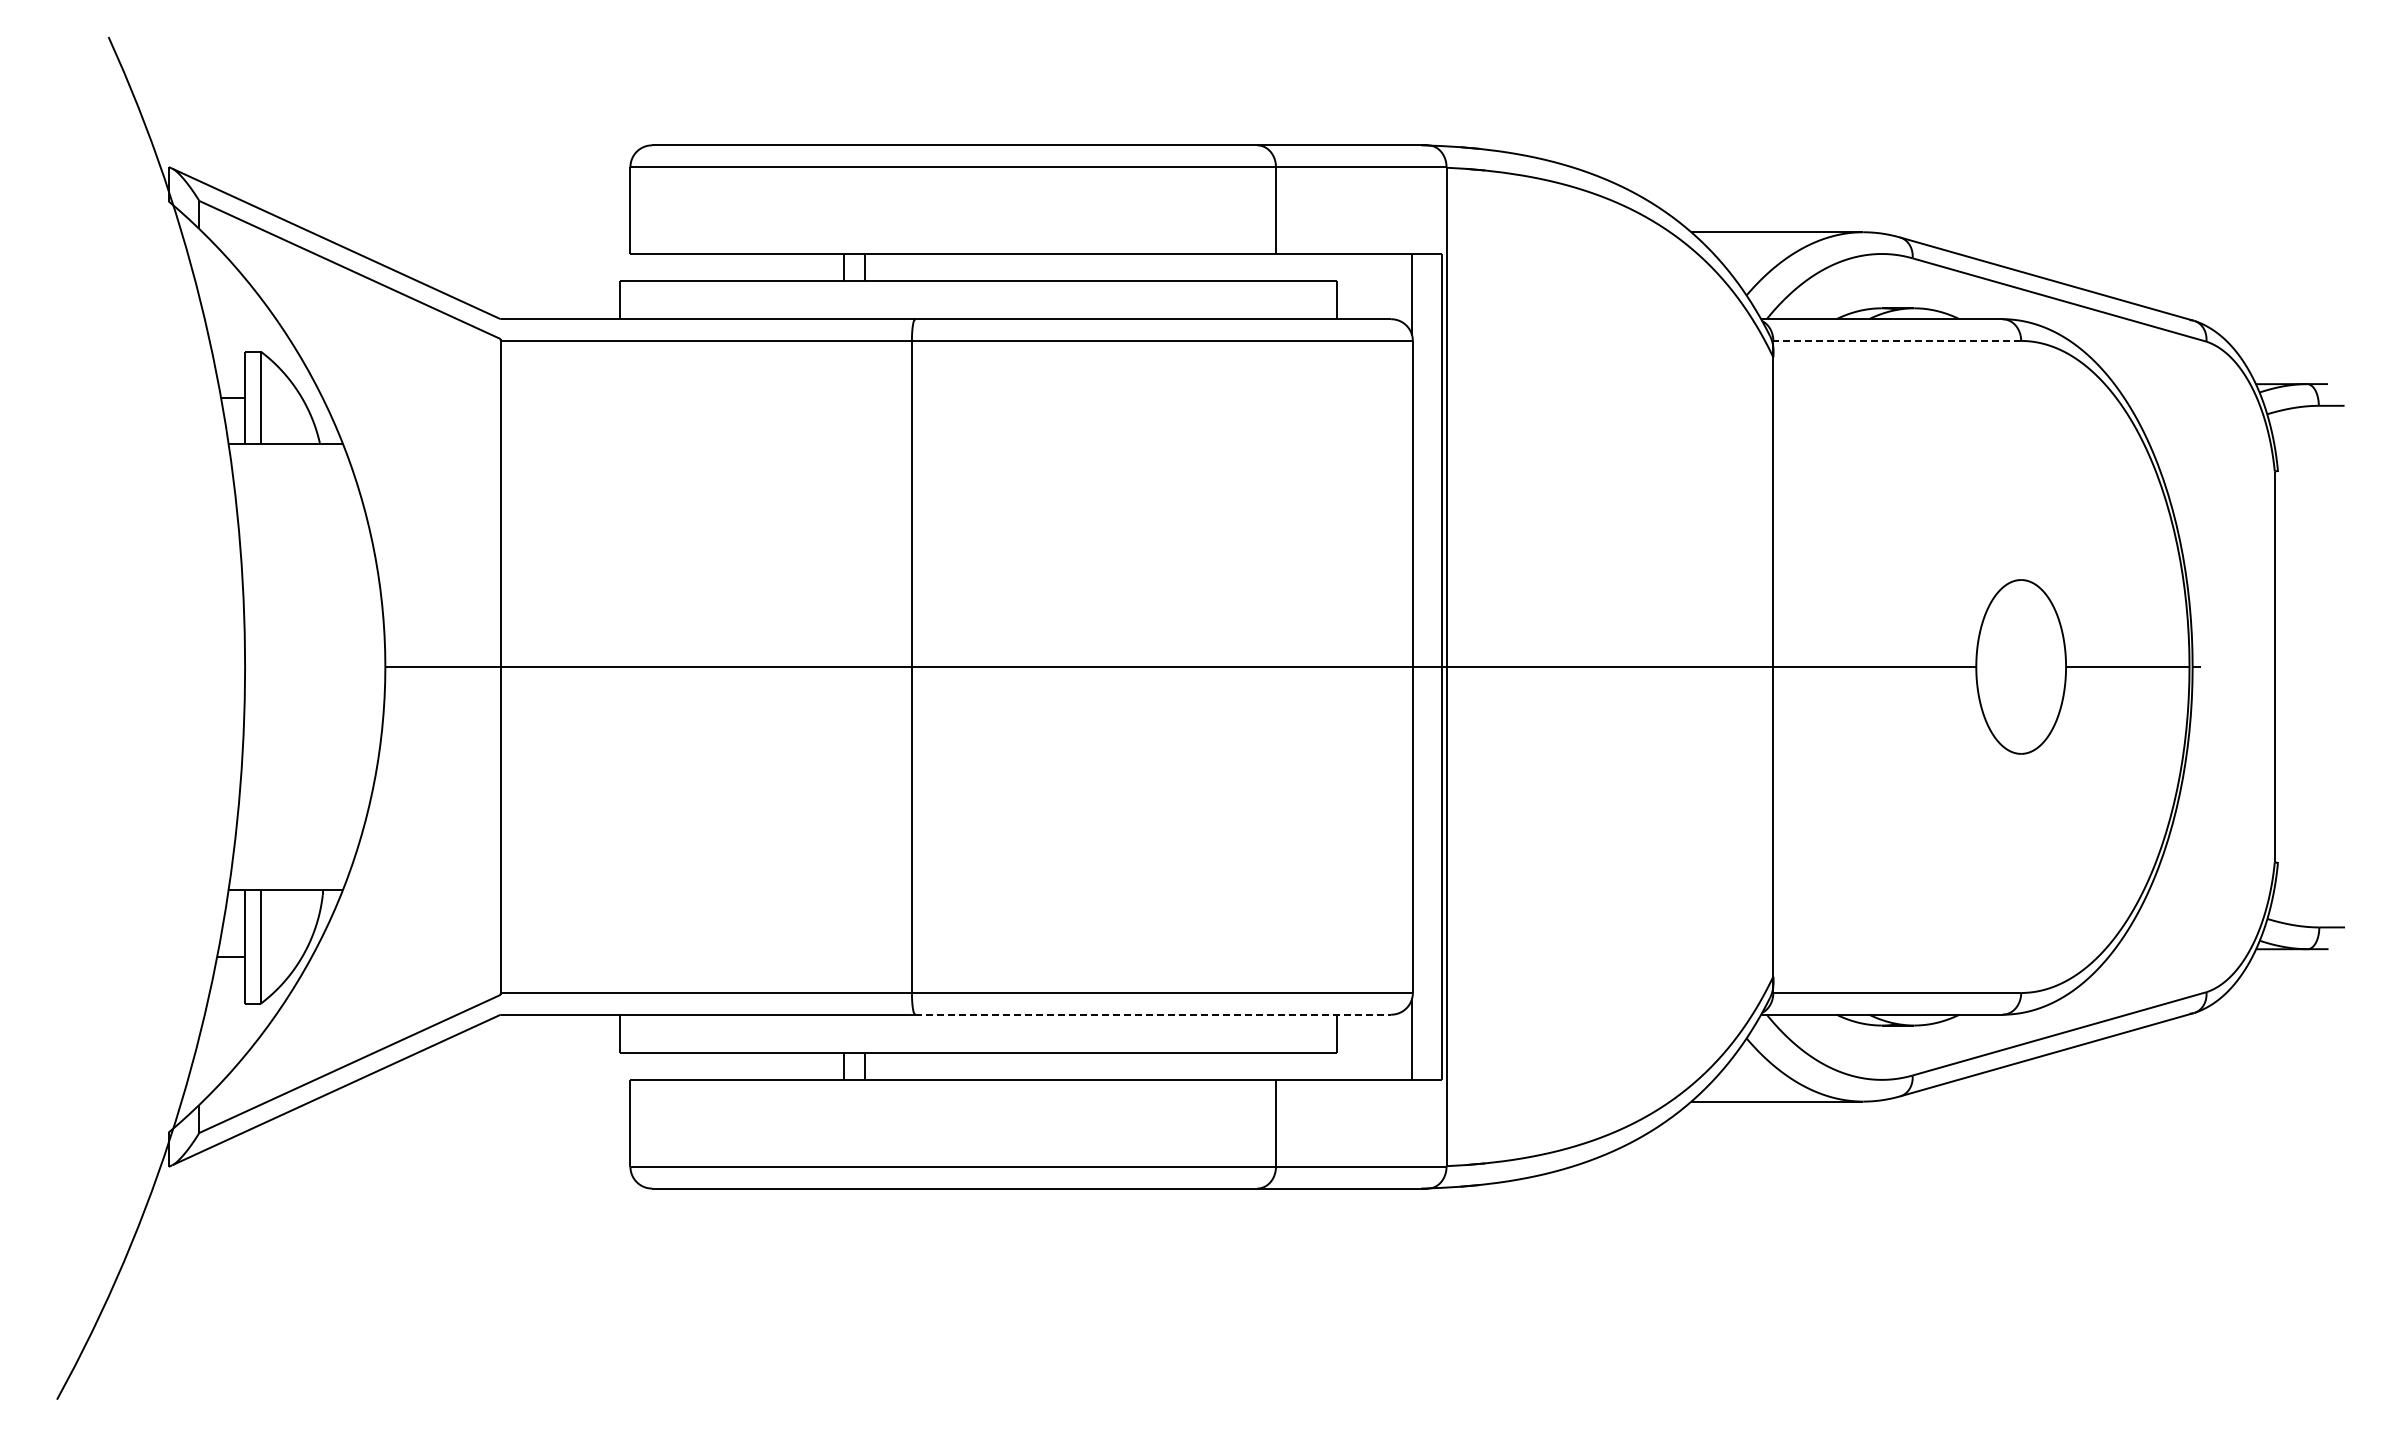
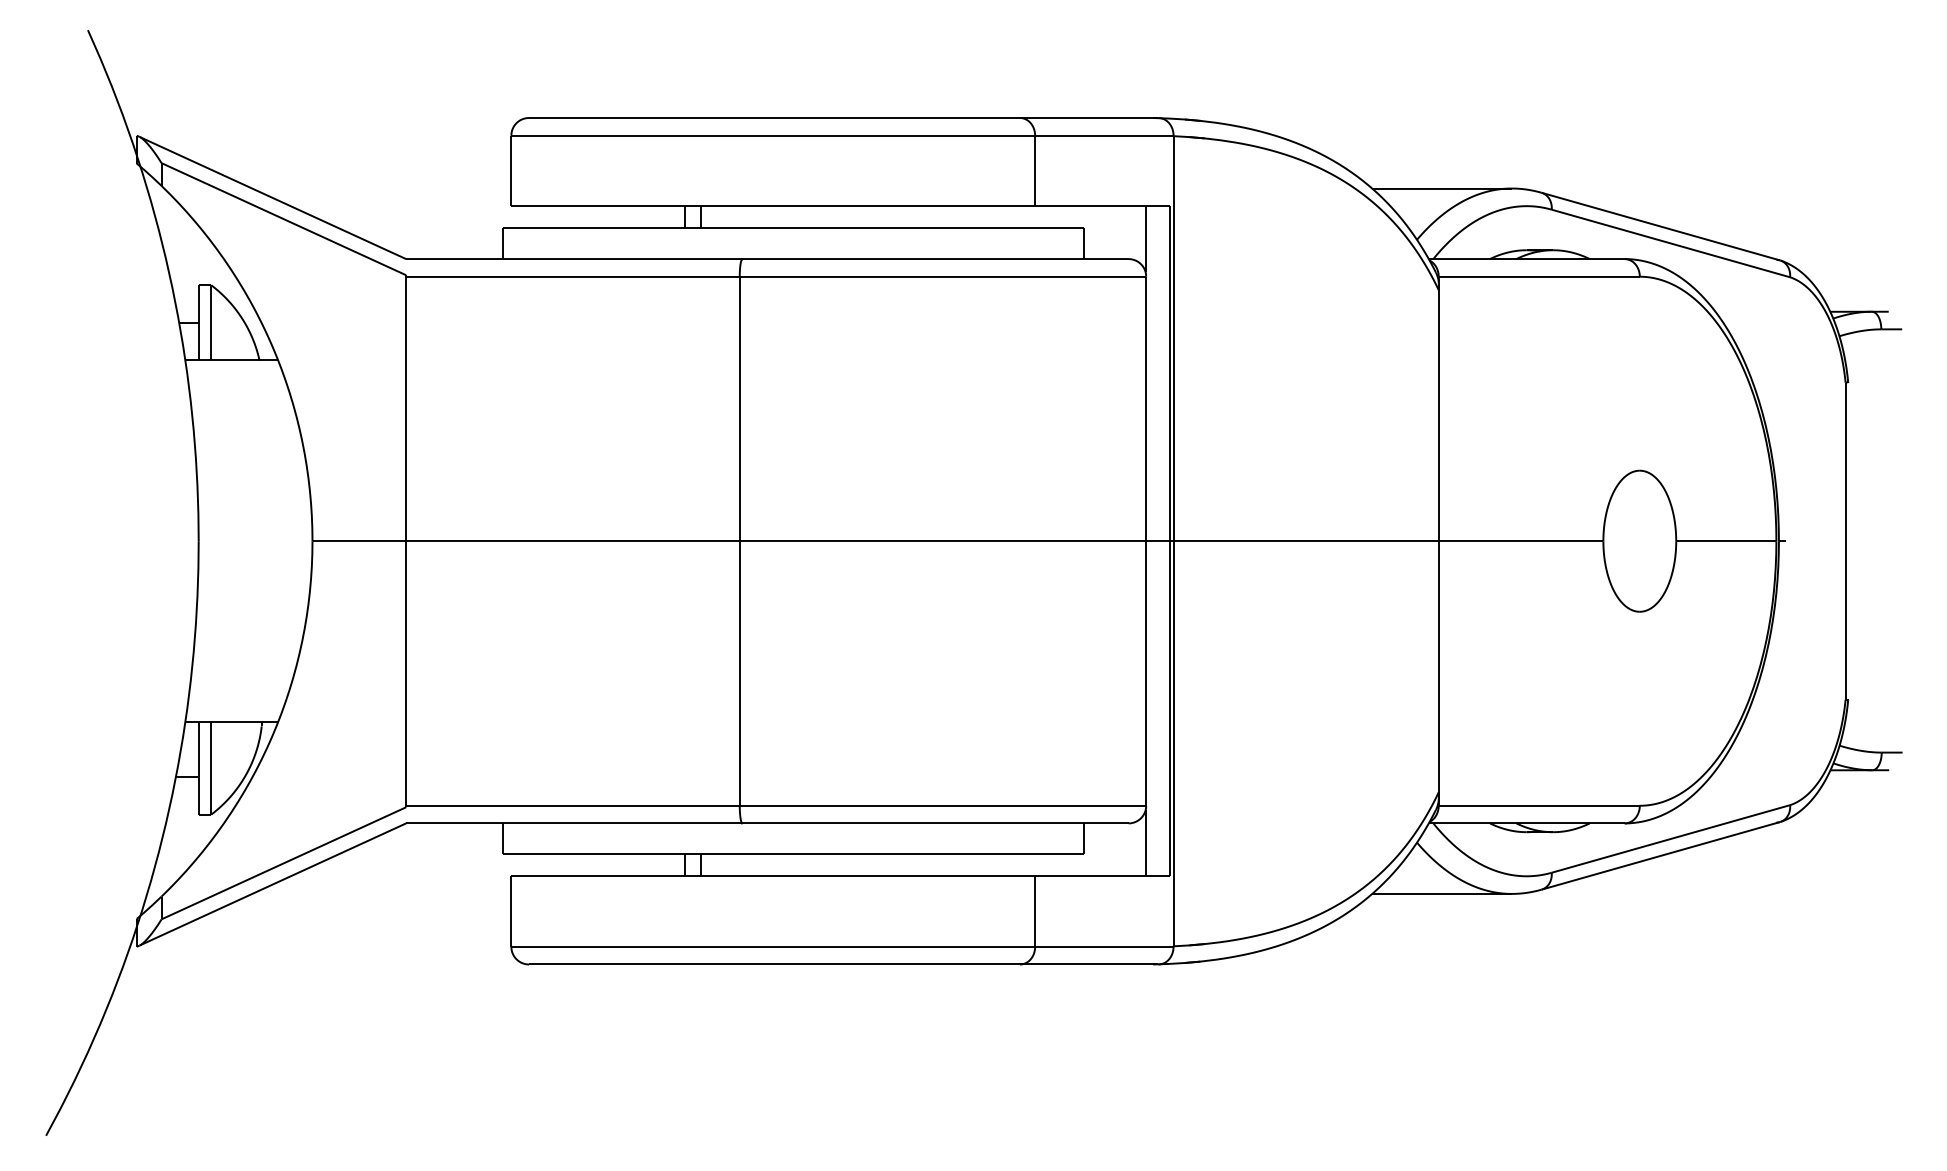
line: (1897, 340) -> (1539, 276), dashed -> solid
line: (1153, 1014) -> (935, 823), dashed -> solid

